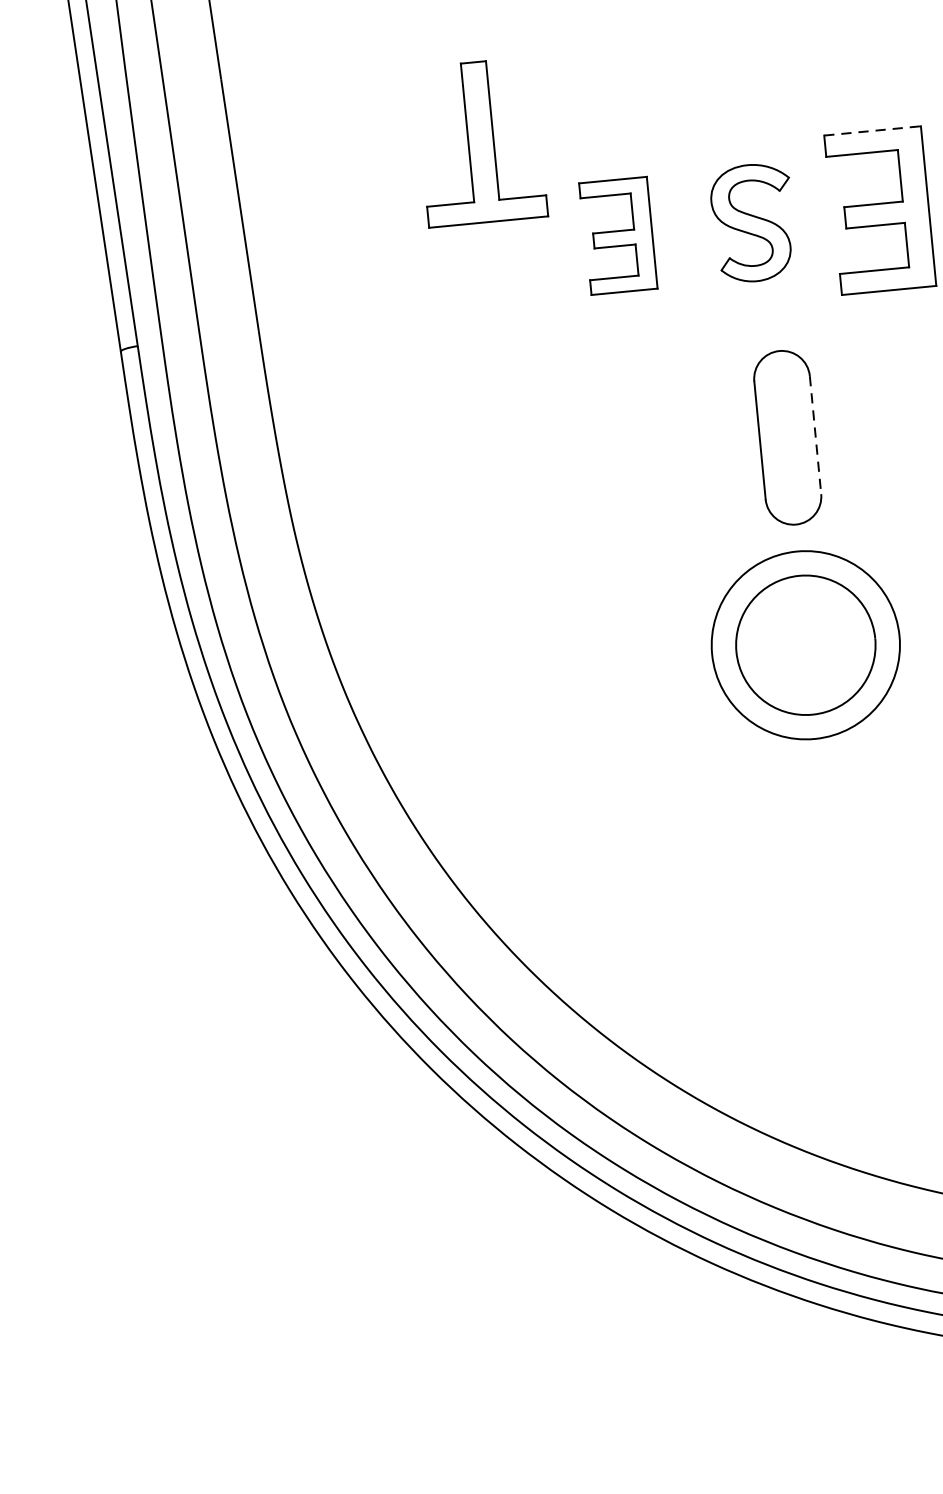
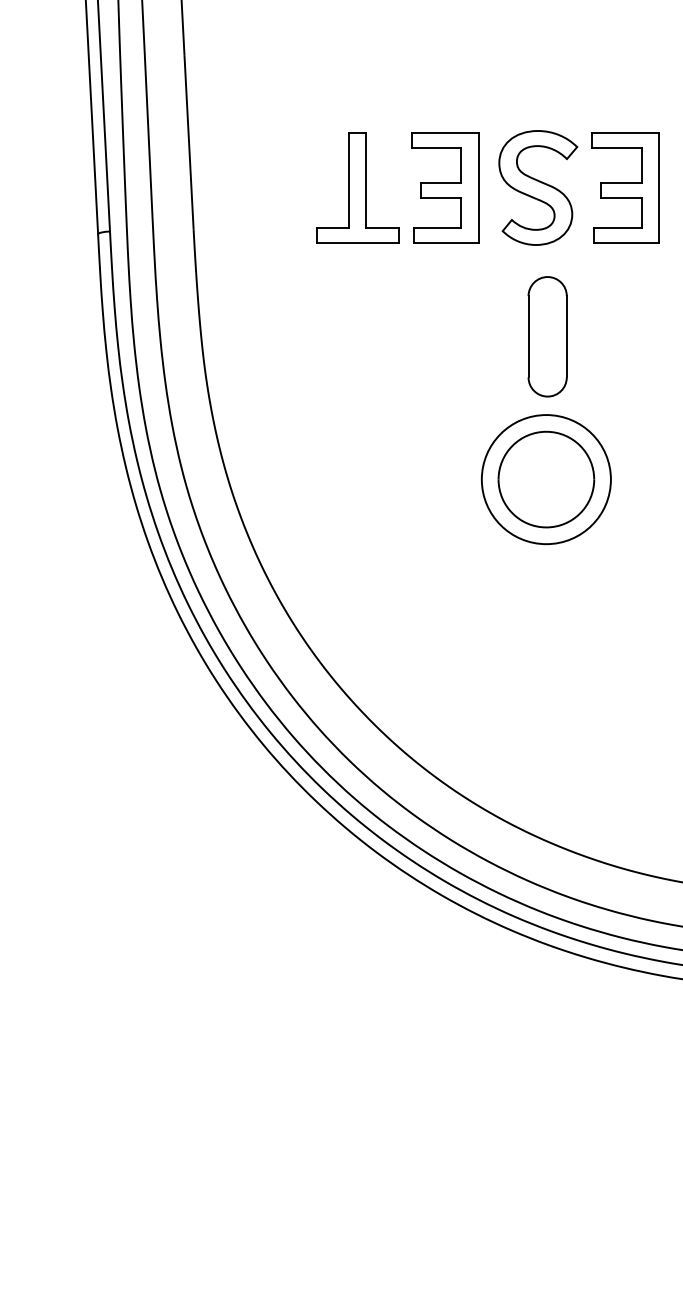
line: (873, 130) -> (626, 132), dashed -> solid
part: (480, 141) -> (357, 187), moved
part: (753, 222) -> (538, 187), size x1.43
part: (618, 235) -> (445, 187), size x1.43
line: (815, 434) -> (566, 336), dashed -> solid

